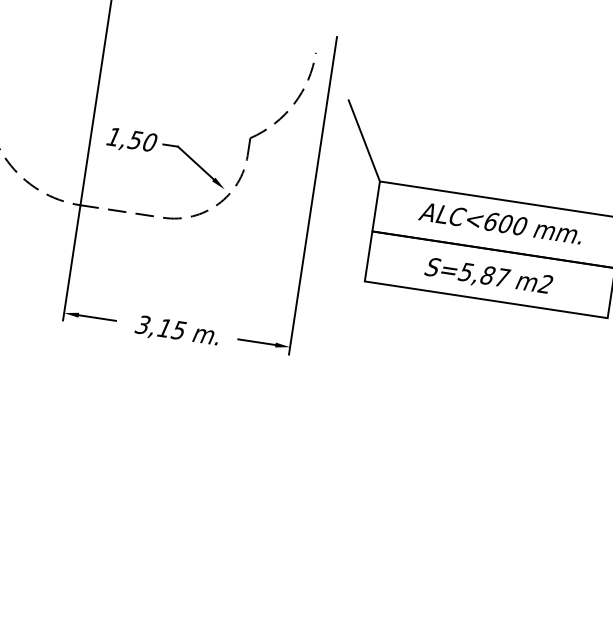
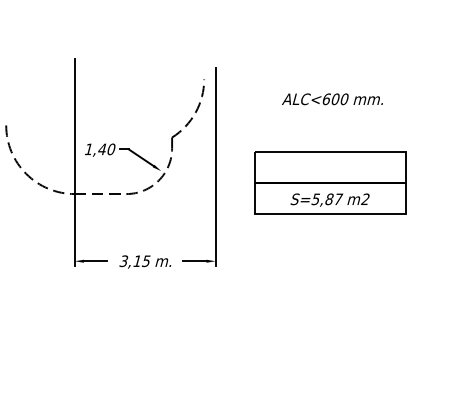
text: (134, 140) -> (101, 149), 1,50 -> 1,40
line: (363, 140) -> (241, 128), removed
text: (500, 223) -> (332, 99), moved

